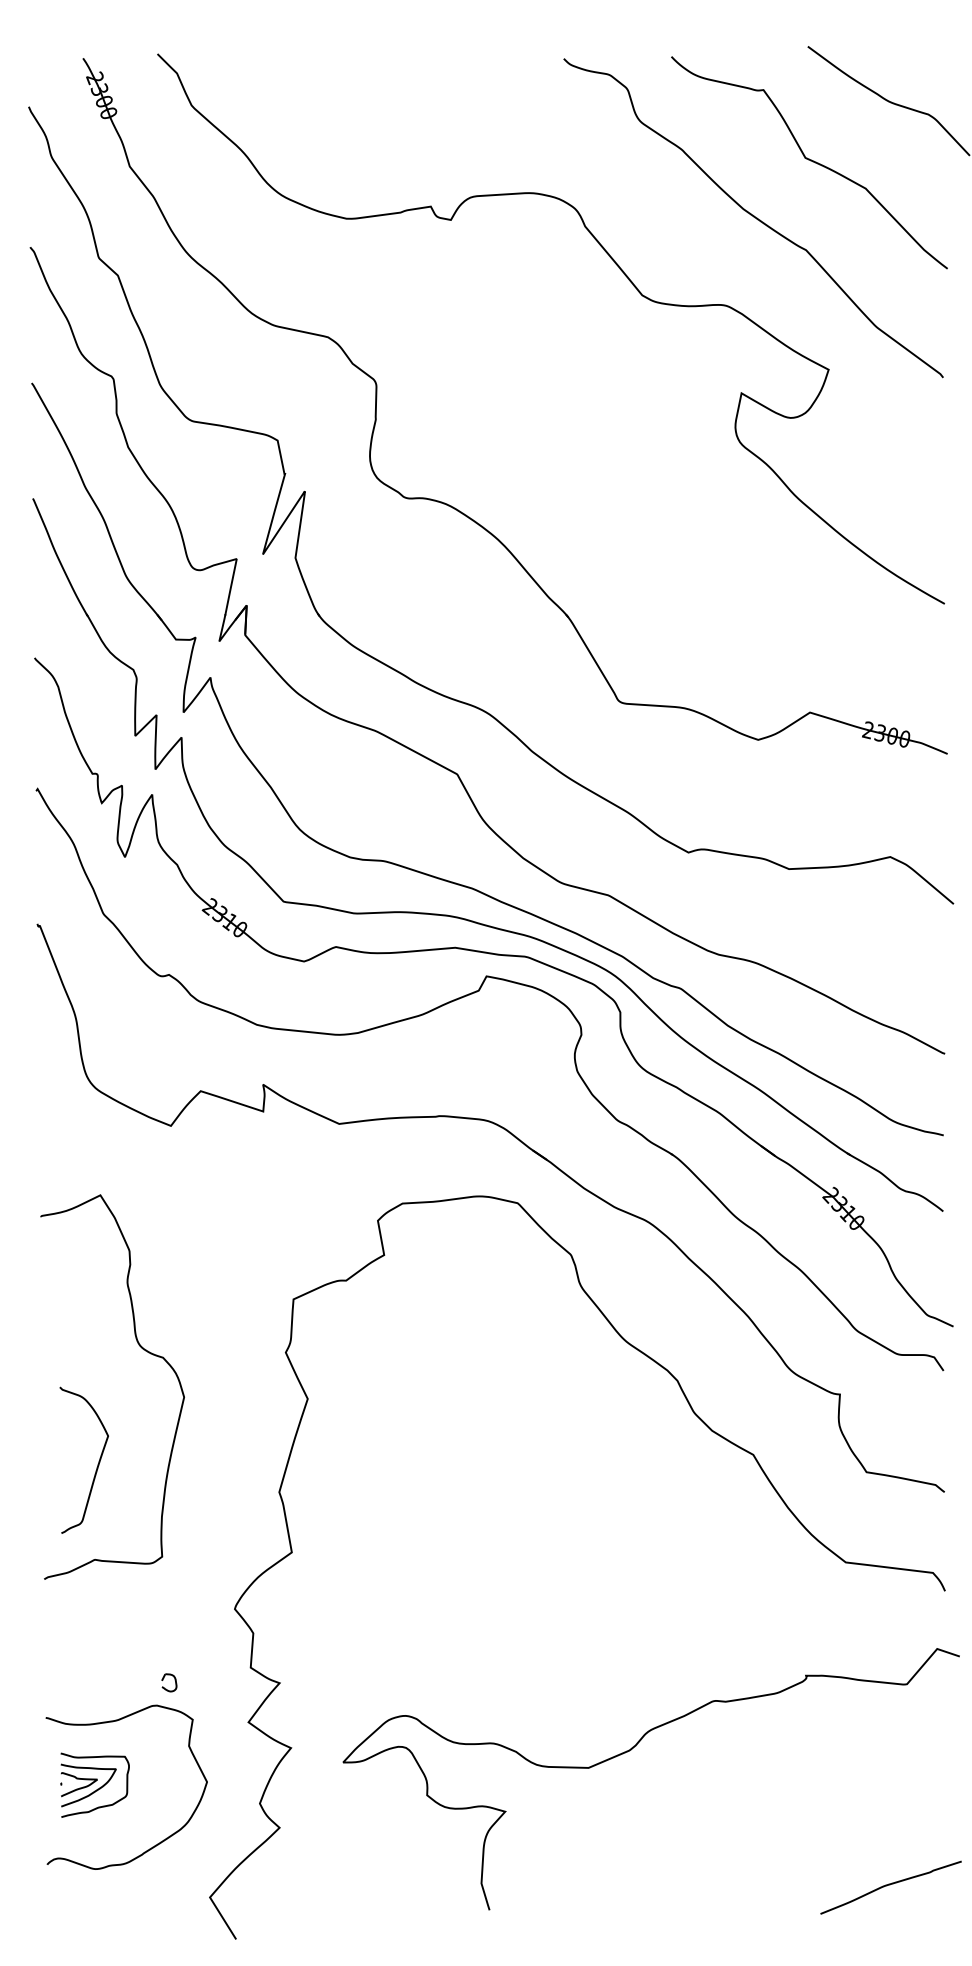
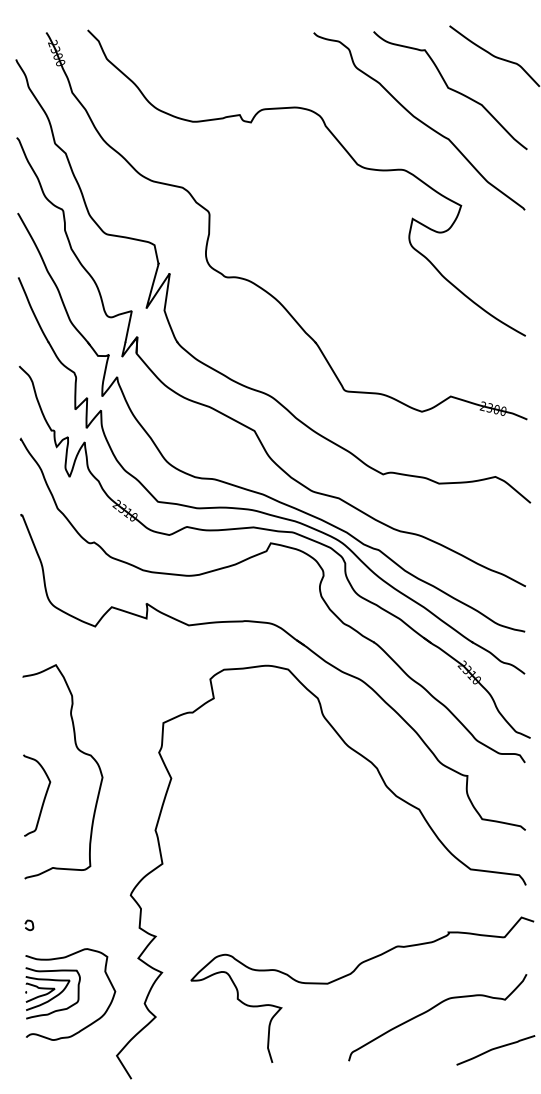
curve: (95, 1465) -> (43, 798), moved
part: (169, 1683) -> (29, 925), moved
part: (94, 1785) -> (52, 993), size x1.43
curve: (777, 1814) -> (432, 1009), added

